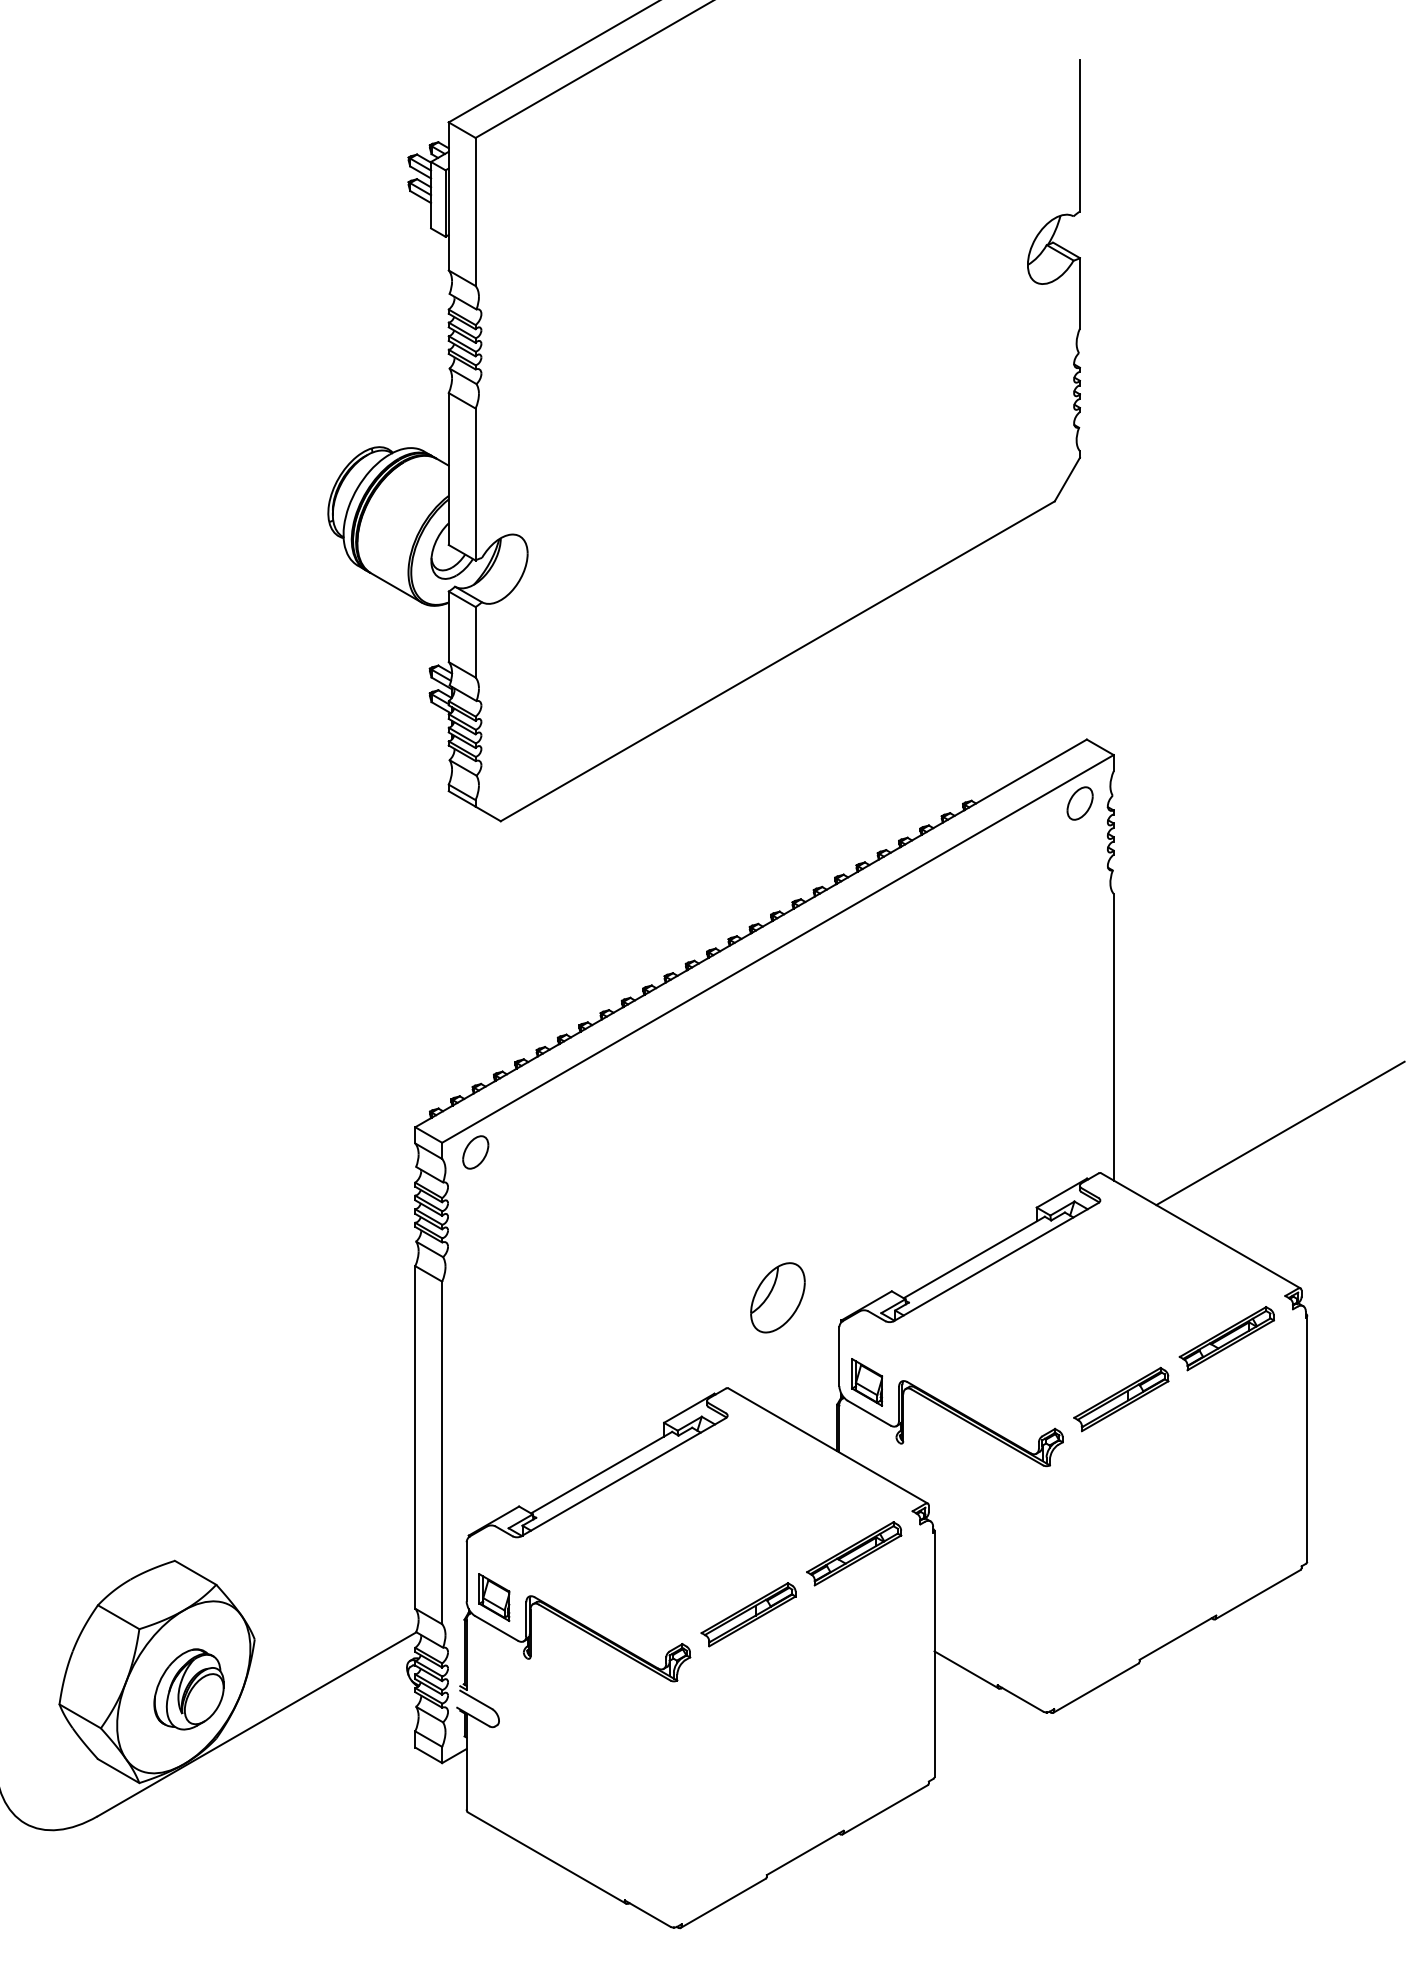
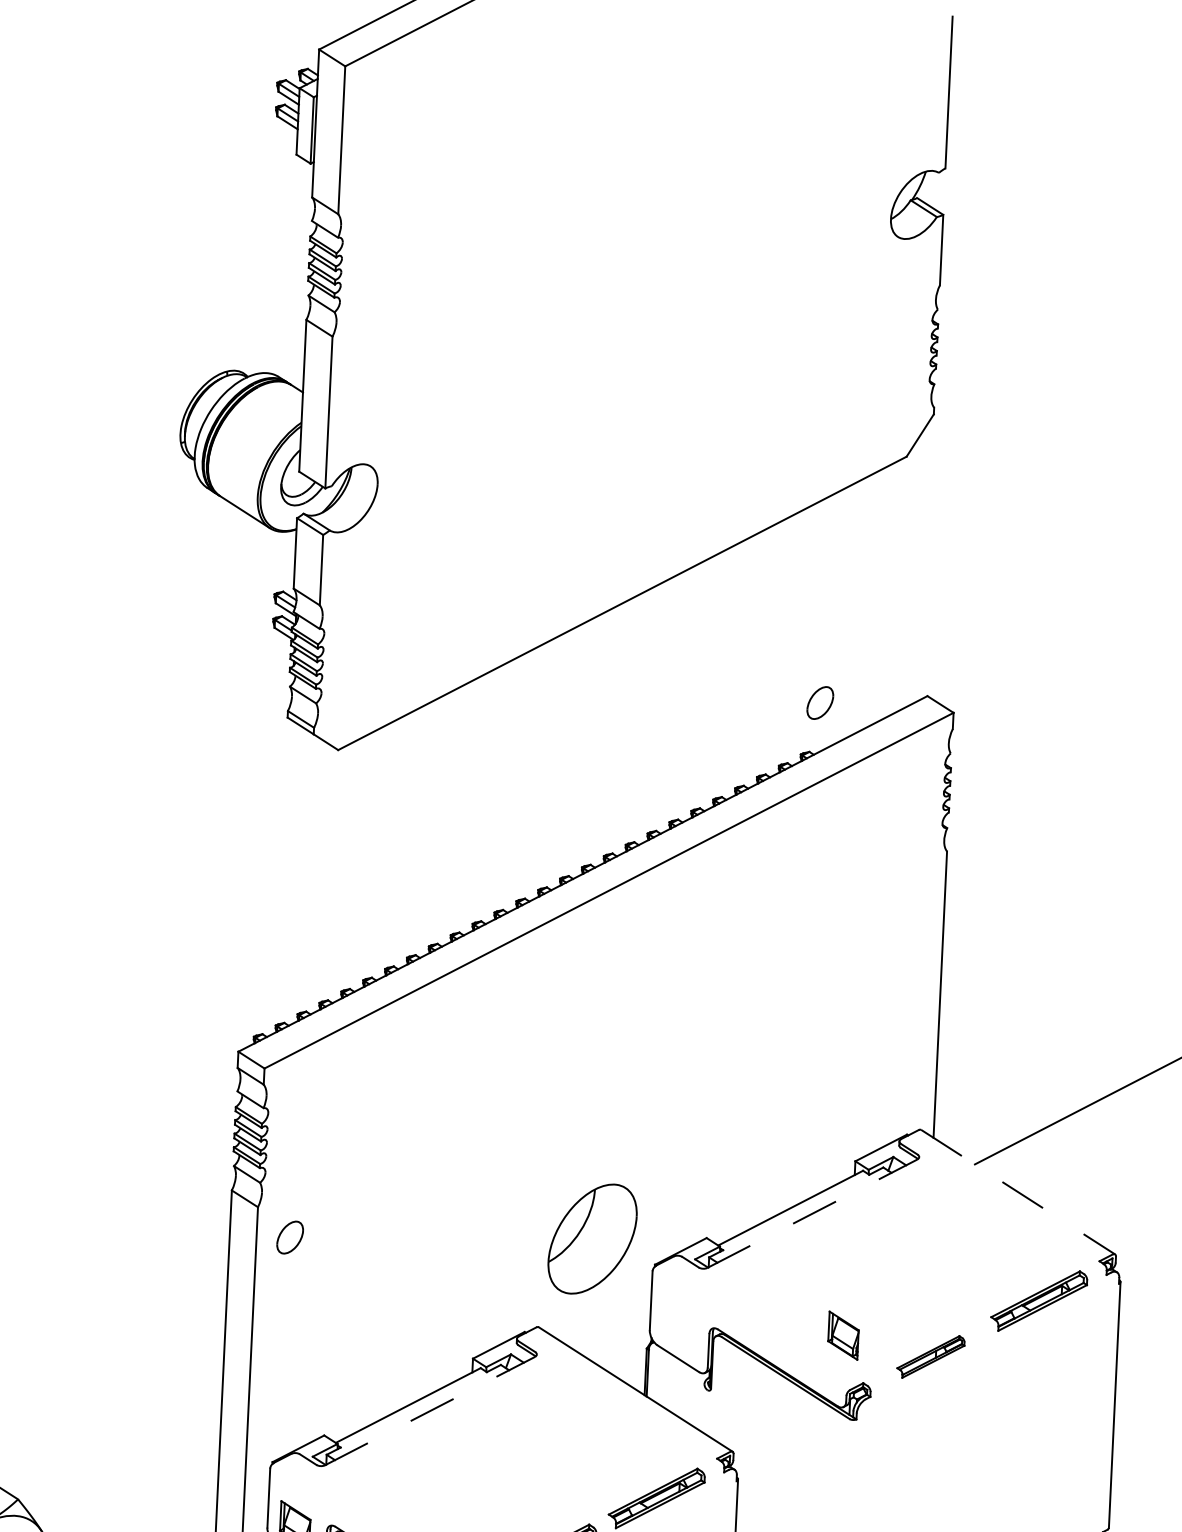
part: (1079, 803) -> (819, 702), moved
part: (475, 1152) -> (289, 1237), moved
line: (1201, 1231) -> (1018, 1192), solid -> dashed
line: (996, 1261) -> (812, 1213), solid -> dashed
part: (777, 1297) -> (592, 1238), size x1.6
part: (867, 1382) -> (843, 1335), moved
part: (1121, 1399) -> (931, 1356), size x0.7
line: (624, 1476) -> (430, 1410), solid -> dashed

